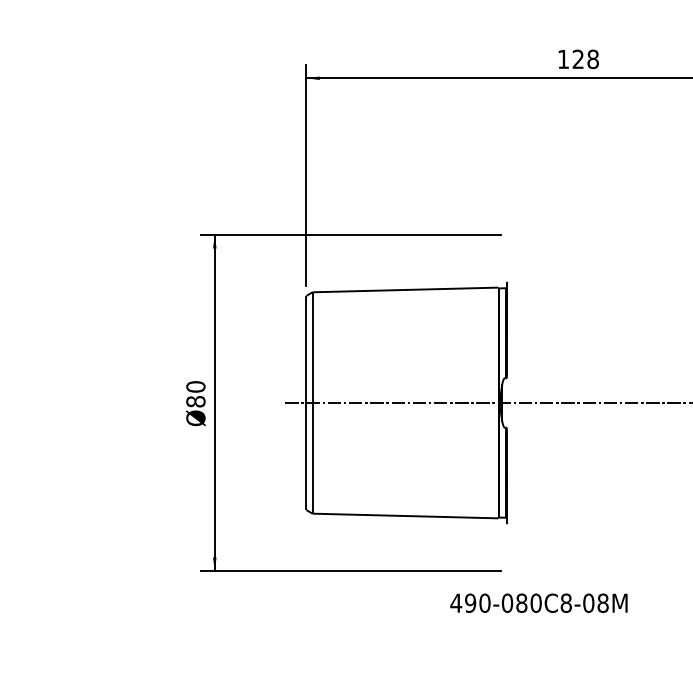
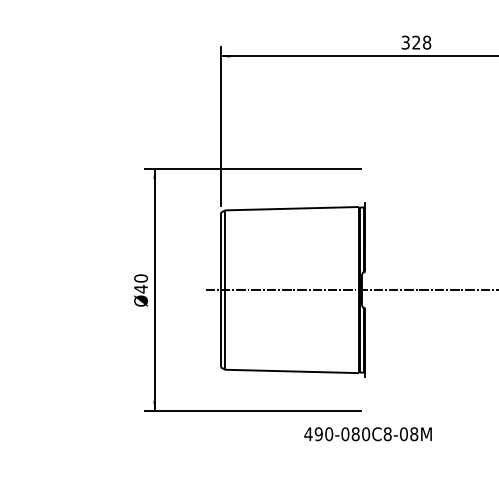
text: (563, 59) -> (405, 42), 128 -> 328
text: (196, 400) -> (141, 288), Ø80 -> Ø40
text: (538, 603) -> (367, 434), moved

